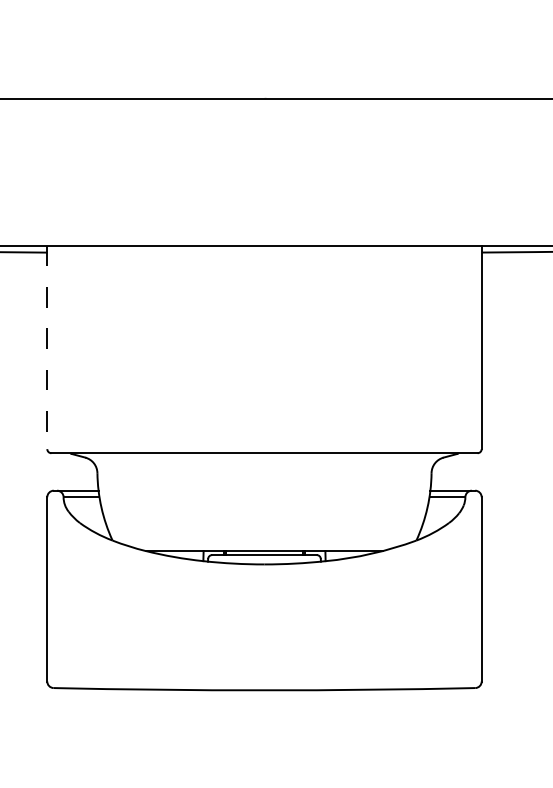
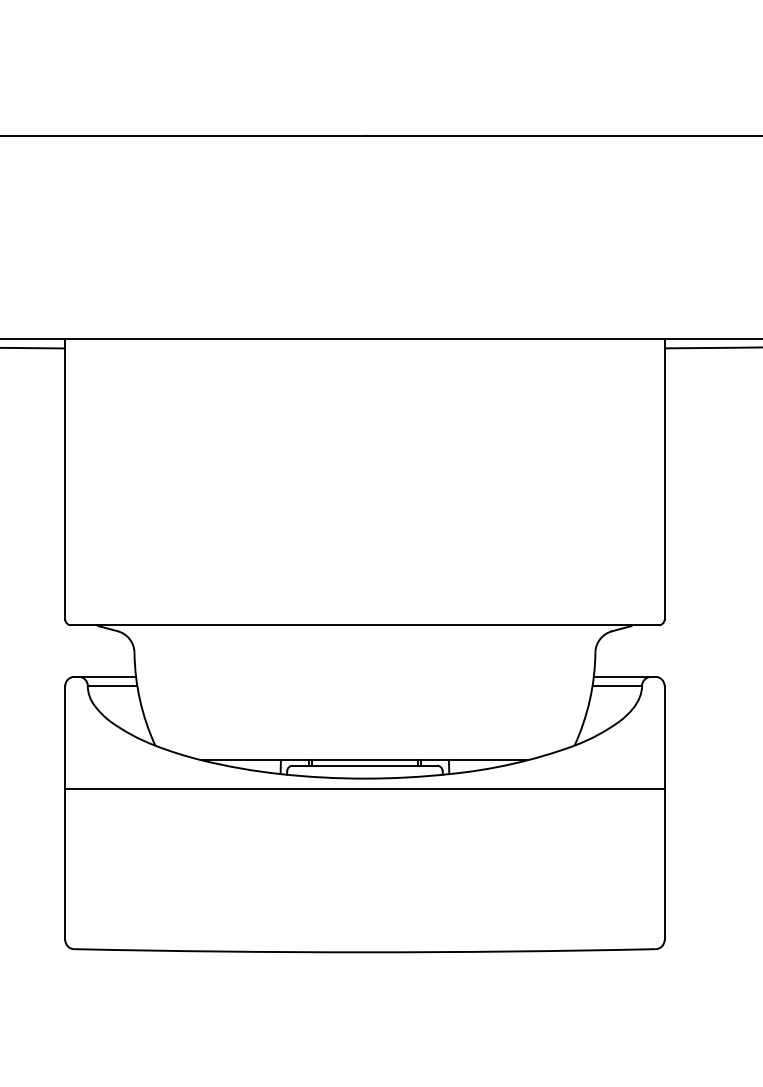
line: (47, 347) -> (65, 479), dashed -> solid
line: (264, 572) -> (364, 789), added

